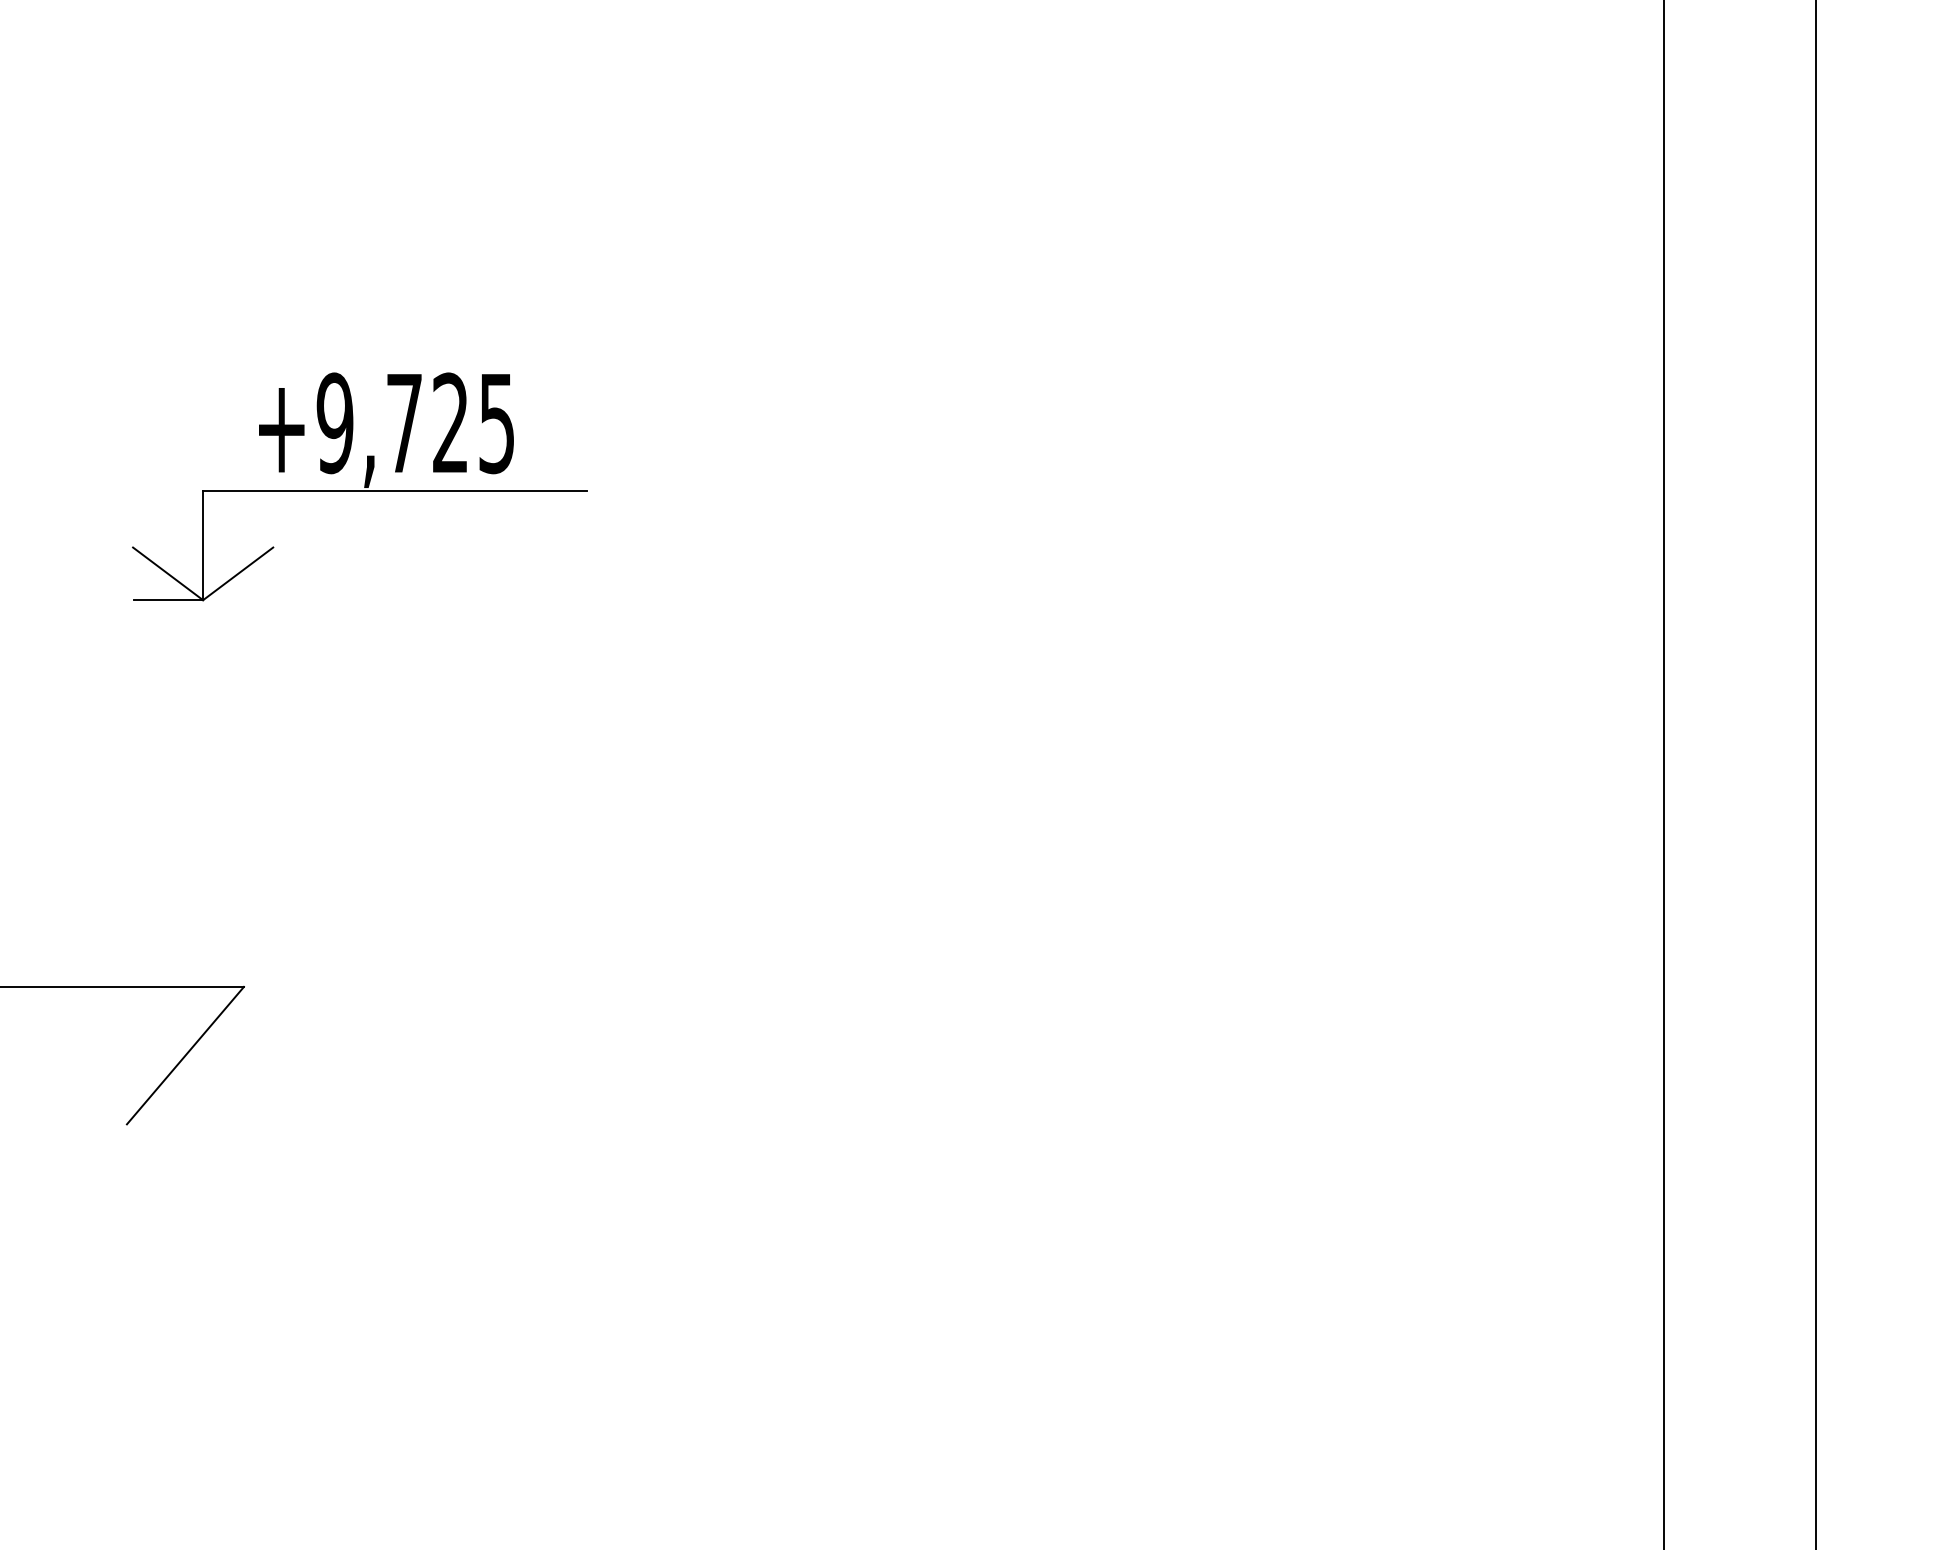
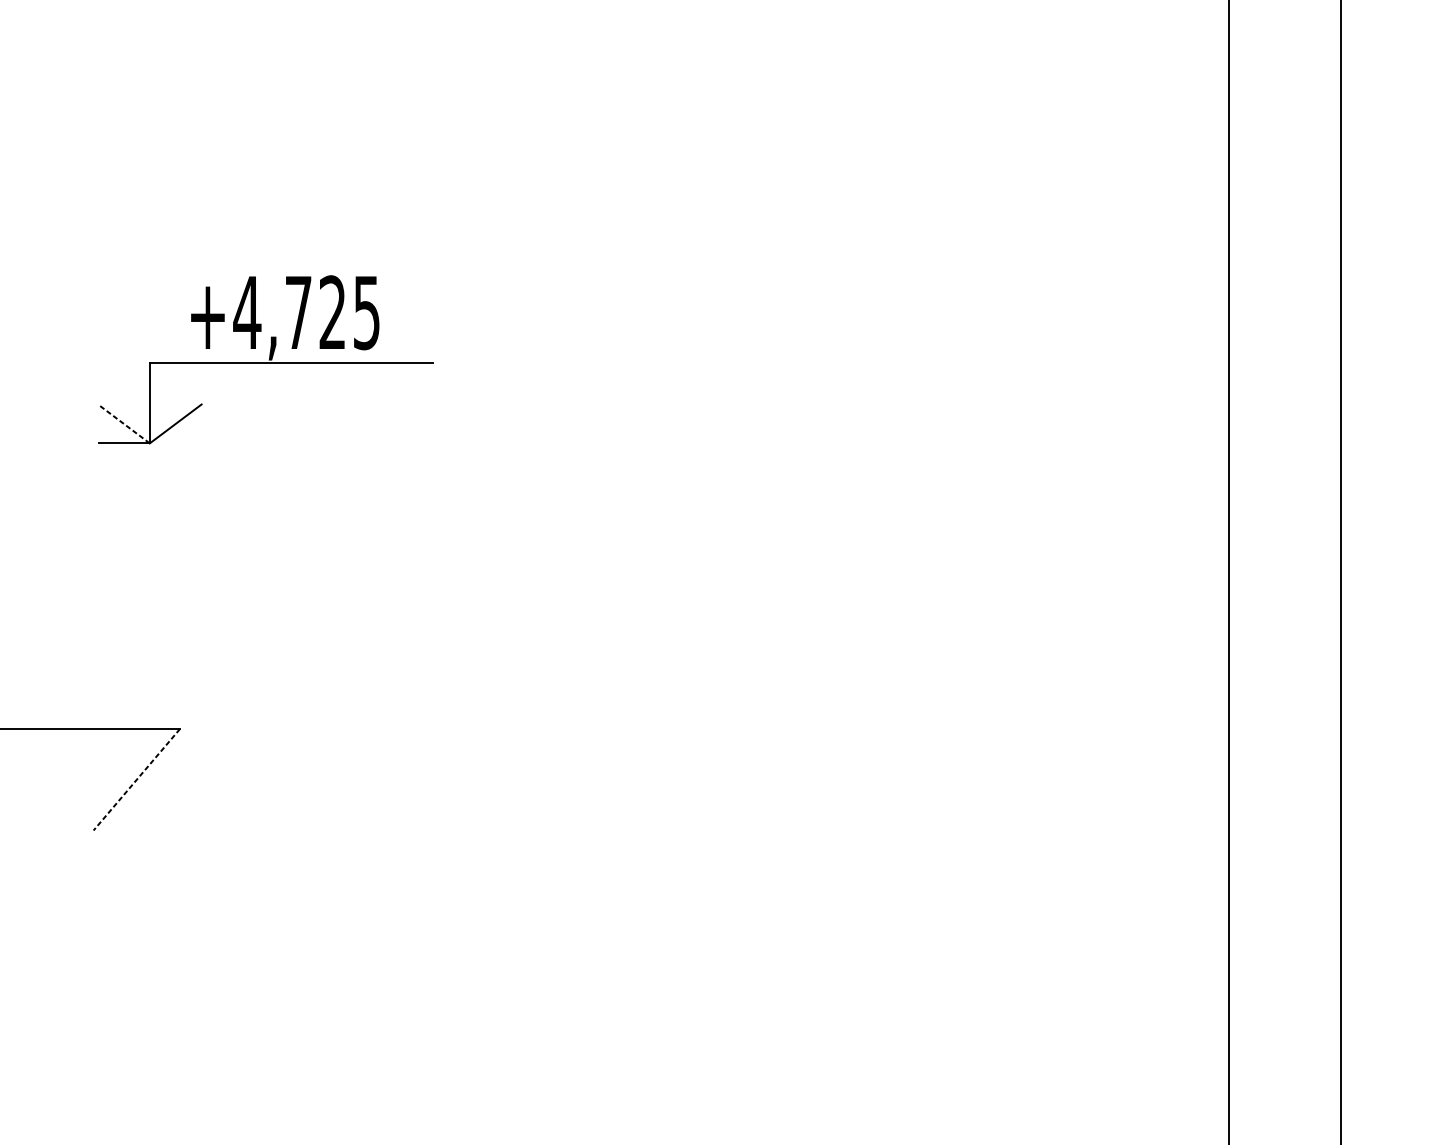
text: (334, 423) -> (246, 312), +9,725 -> +4,725
line: (168, 573) -> (124, 423), solid -> dashed
line: (185, 1056) -> (136, 780), solid -> dashed

